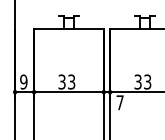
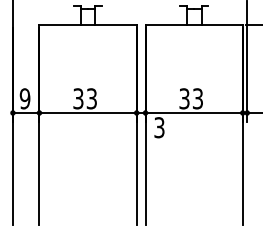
text: (120, 102) -> (159, 127), 7 -> 3

